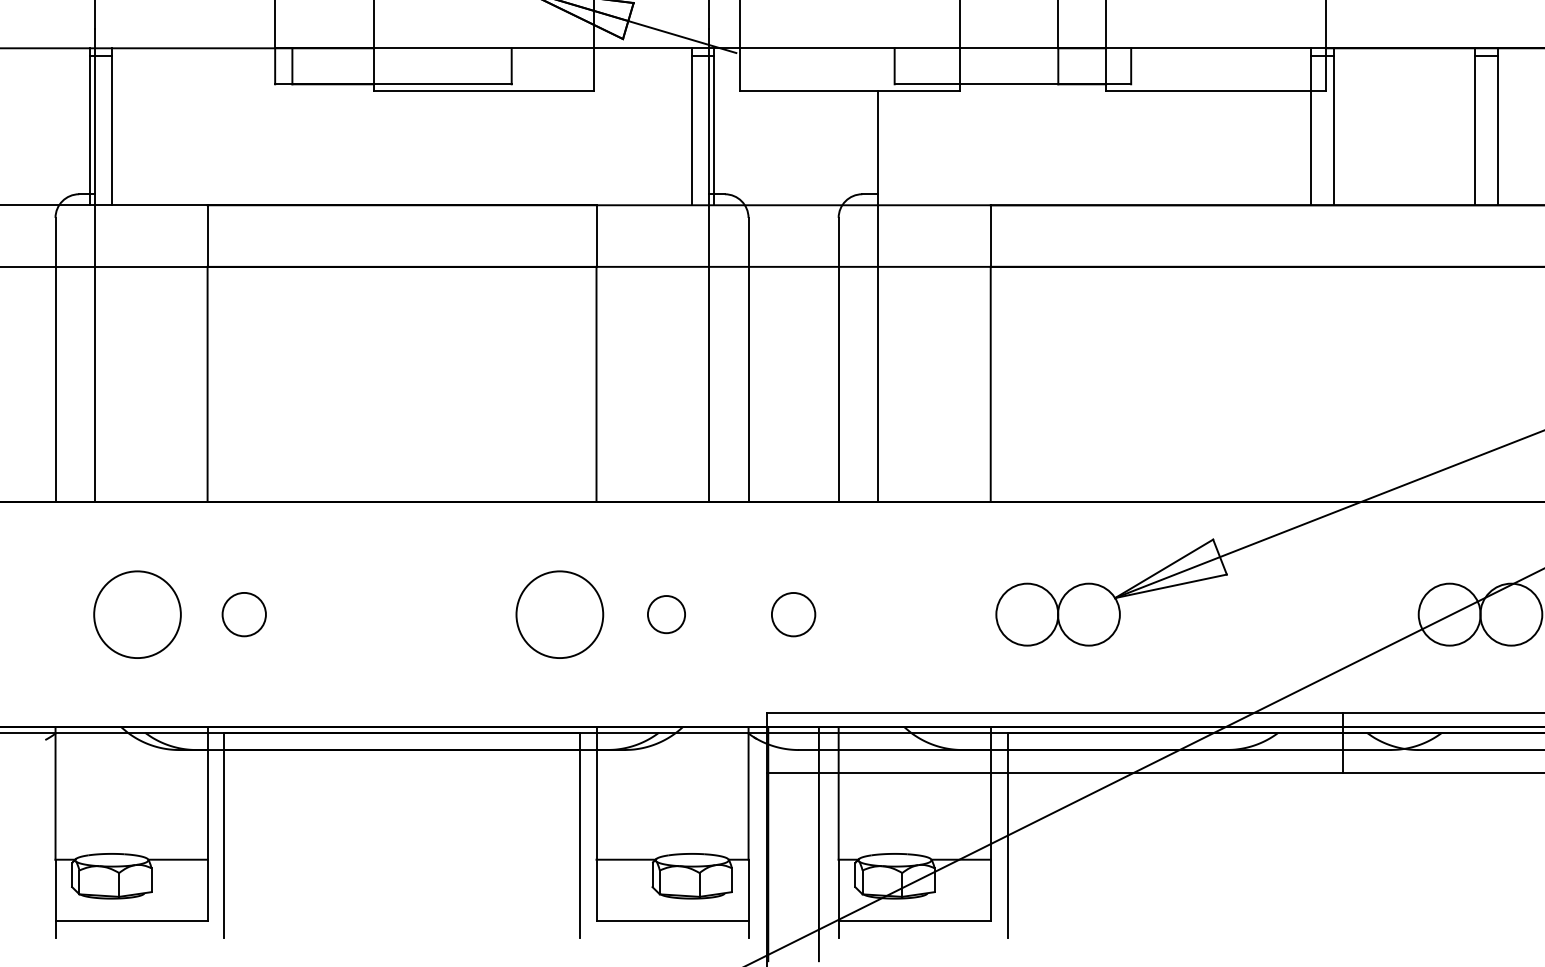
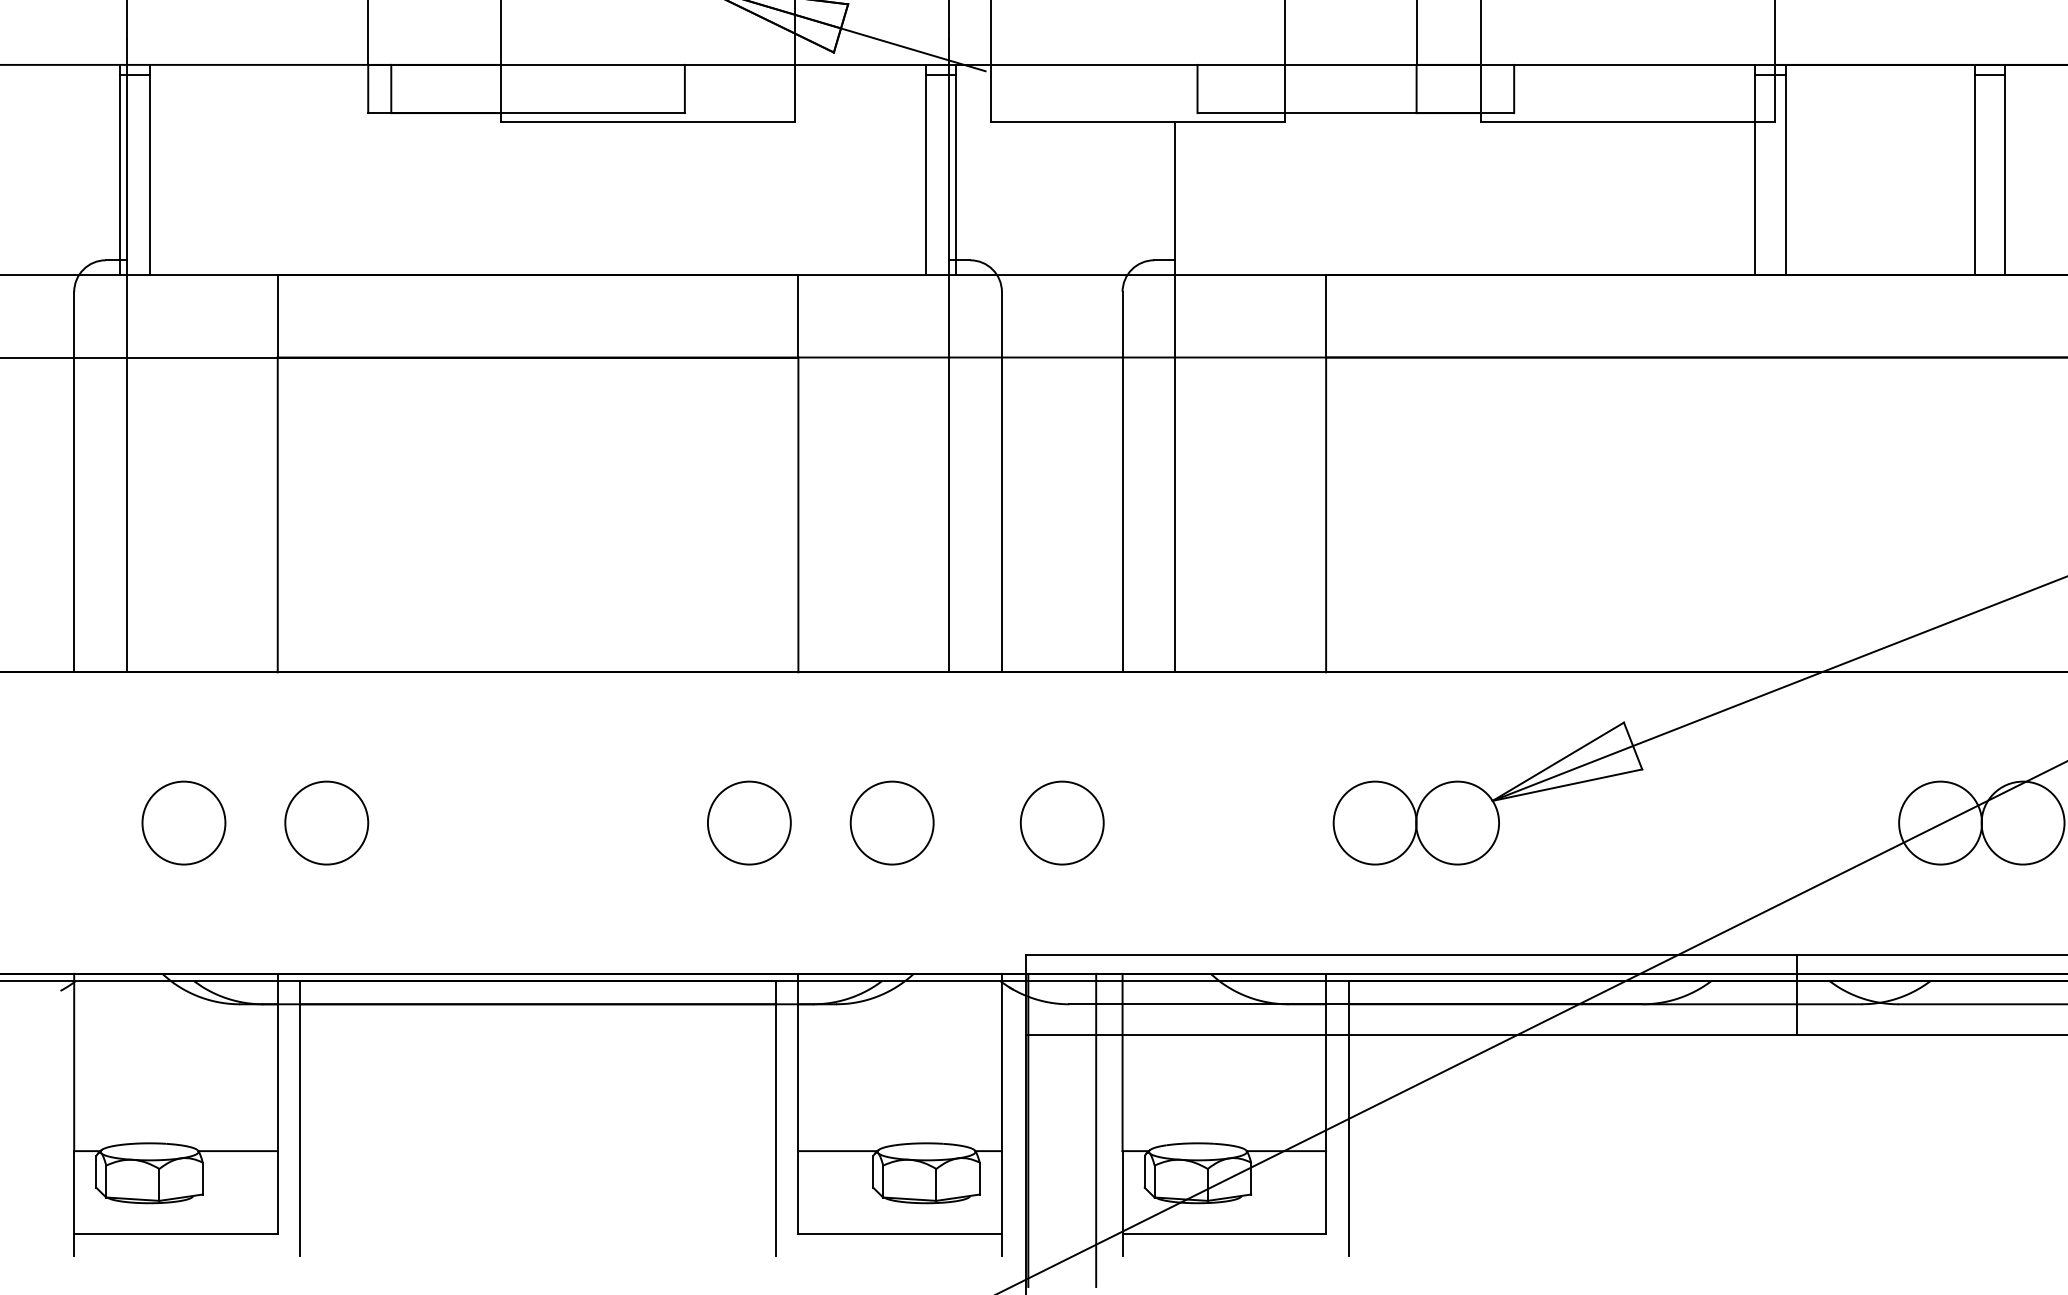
circle: (137, 614) -> (183, 822), size x0.71
circle: (244, 614) -> (327, 822), size x1.43
circle: (559, 614) -> (748, 822), size x0.71
circle: (666, 614) -> (892, 822), size x1.67
circle: (793, 614) -> (1062, 822), size x1.43

